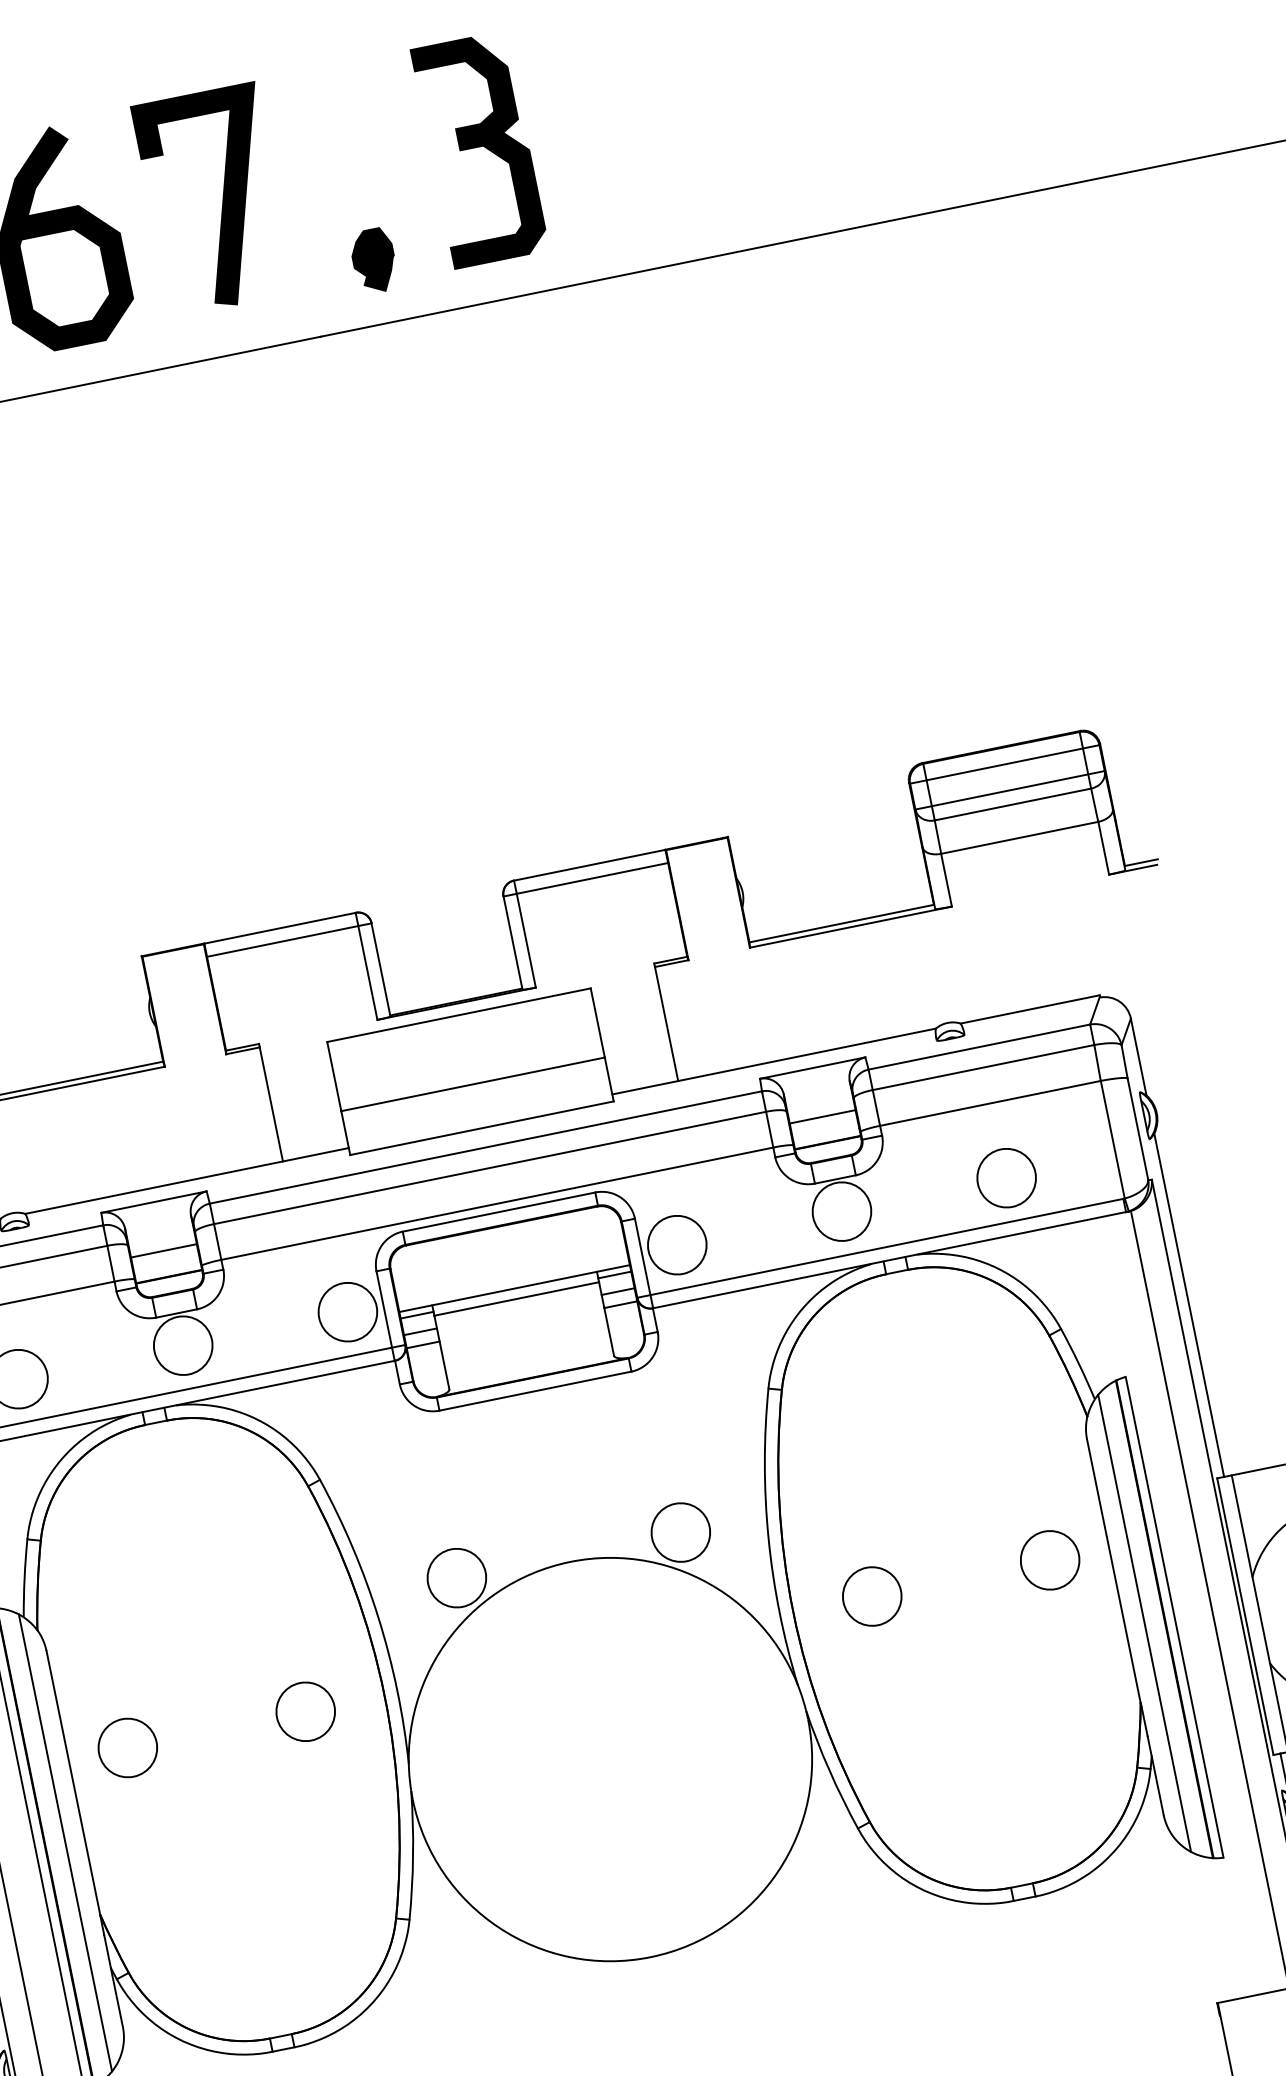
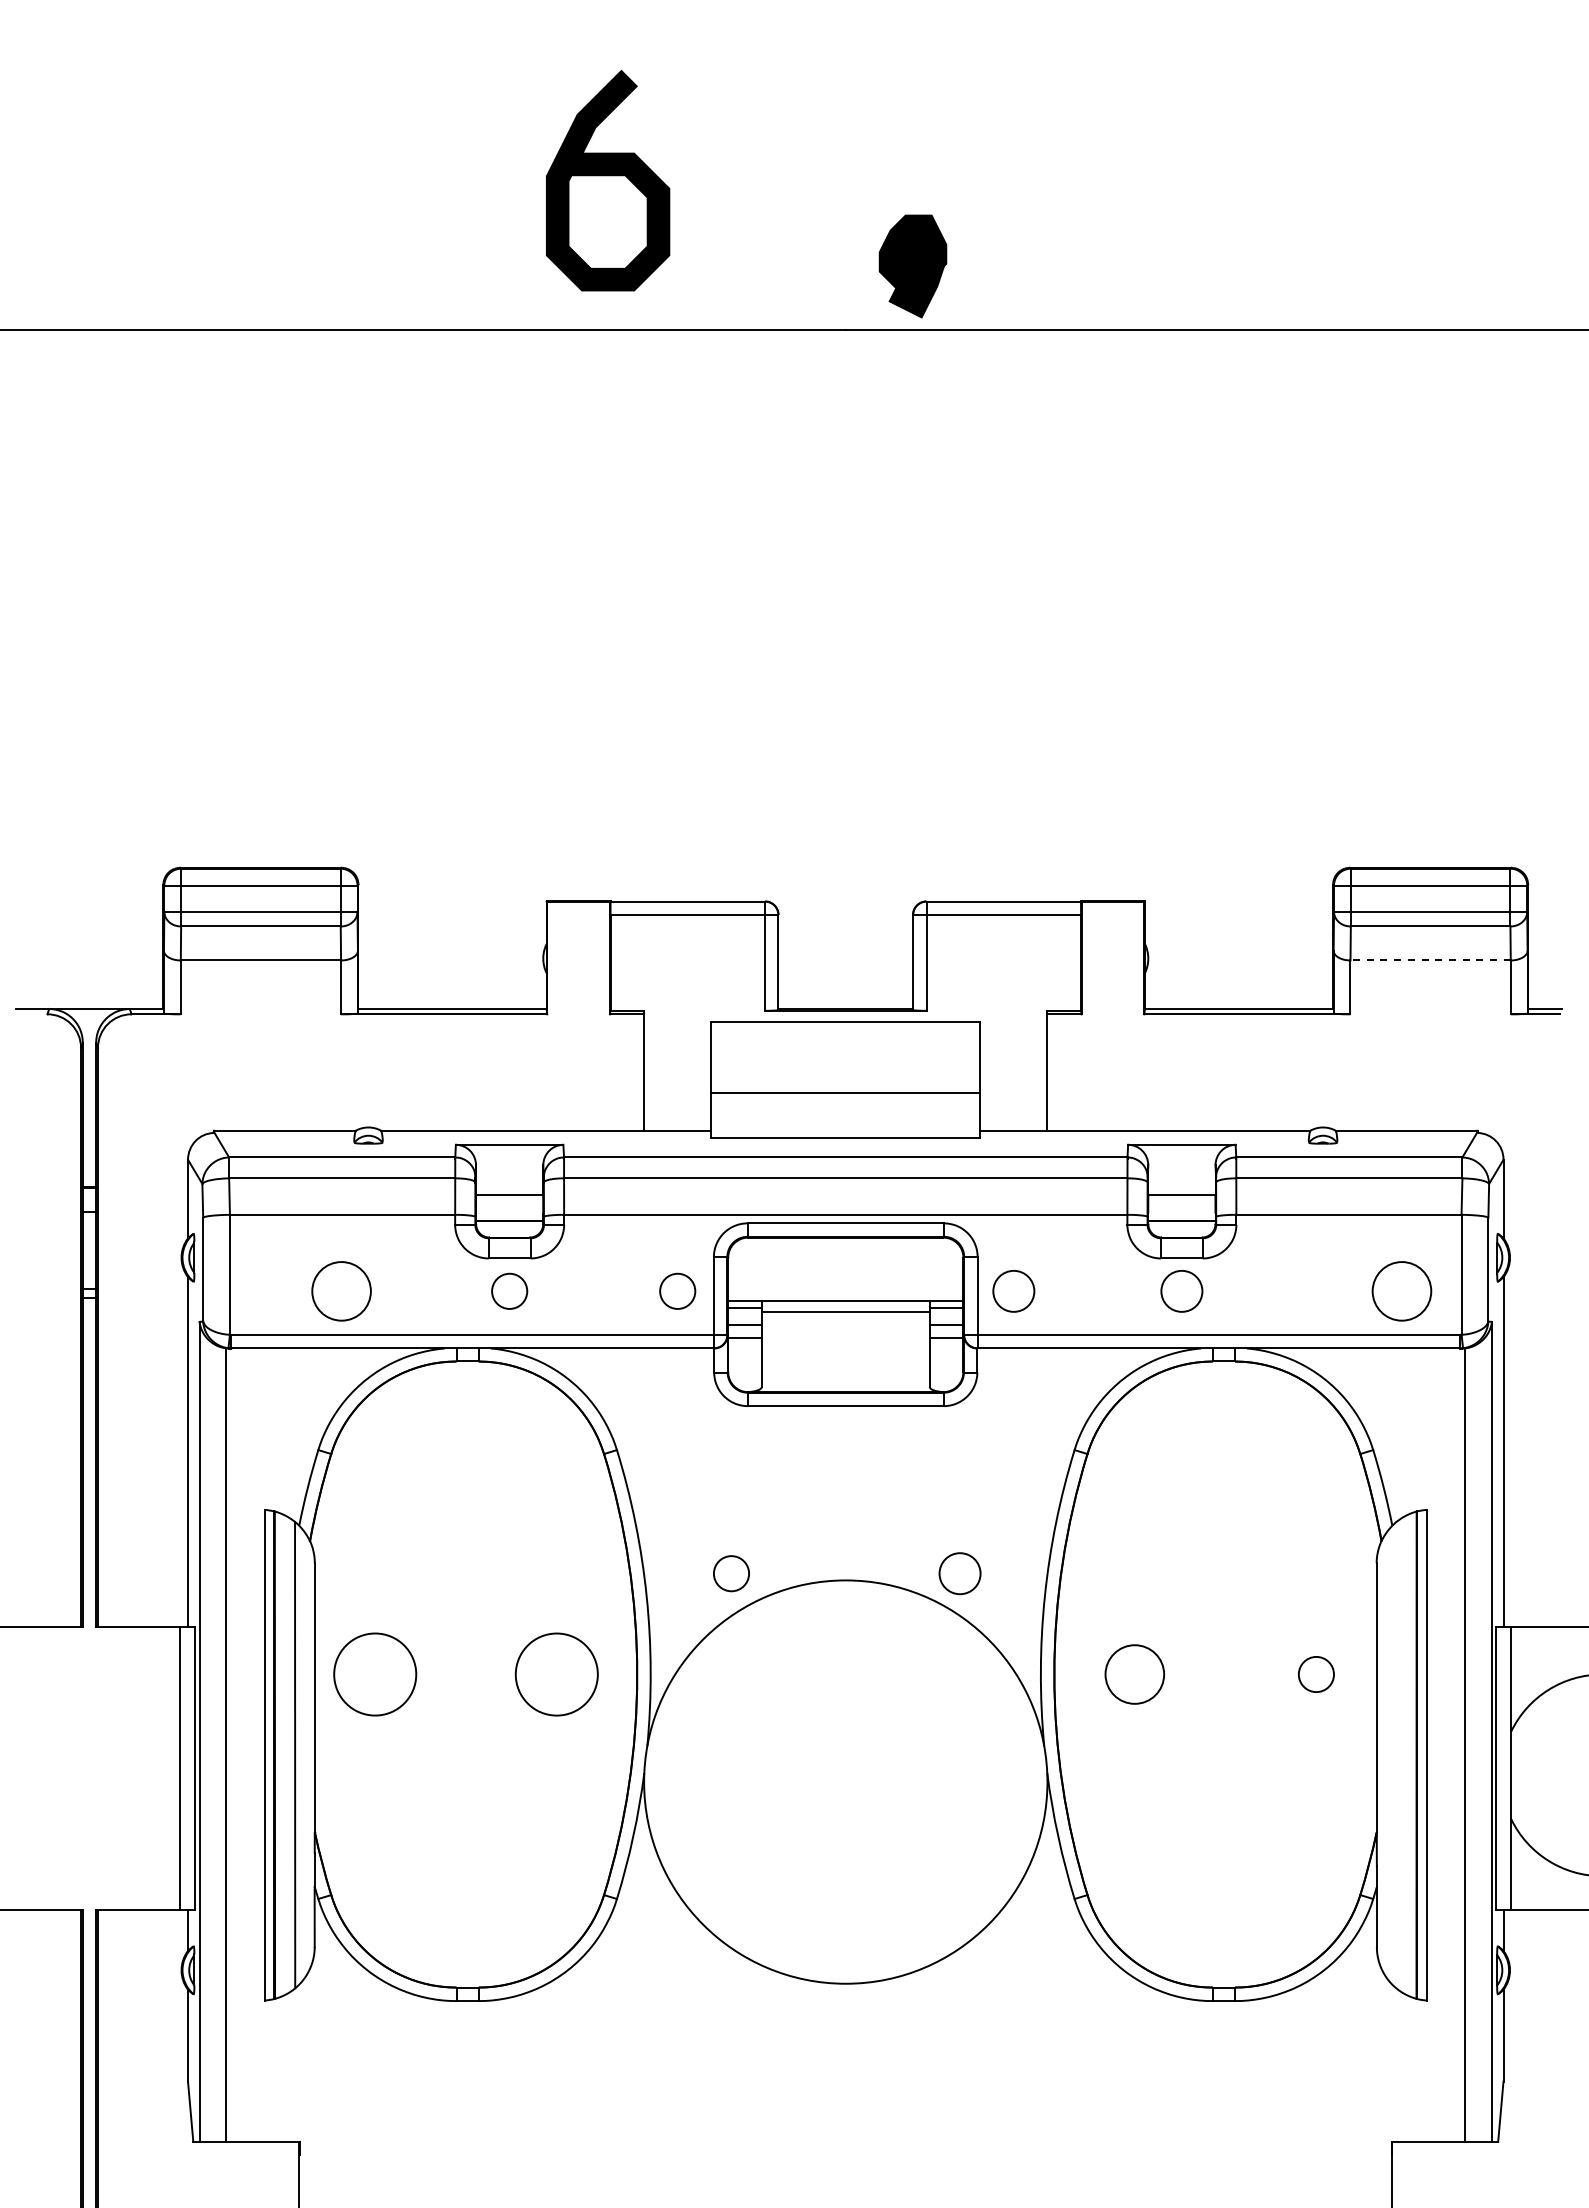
part: (479, 149) -> (1038, 178), removed
line: (222, 199) -> (776, 175), removed
part: (373, 261) -> (912, 266), size x1.6
line: (1019, 837) -> (1430, 960), solid -> dashed
circle: (1006, 1178) -> (1401, 1291), moved
circle: (841, 1211) -> (1181, 1291), size x0.7
circle: (676, 1245) -> (1013, 1291), size x0.7
circle: (347, 1312) -> (677, 1291), size x0.6
circle: (183, 1345) -> (509, 1291), size x0.6
circle: (680, 1532) -> (959, 1573), size x0.7
circle: (1050, 1560) -> (1316, 1674), size x0.6
circle: (456, 1577) -> (731, 1573), size x0.6
line: (1144, 1622) -> (1396, 1754), removed
circle: (305, 1711) -> (556, 1674), size x1.4
circle: (127, 1748) -> (374, 1674), size x1.4

